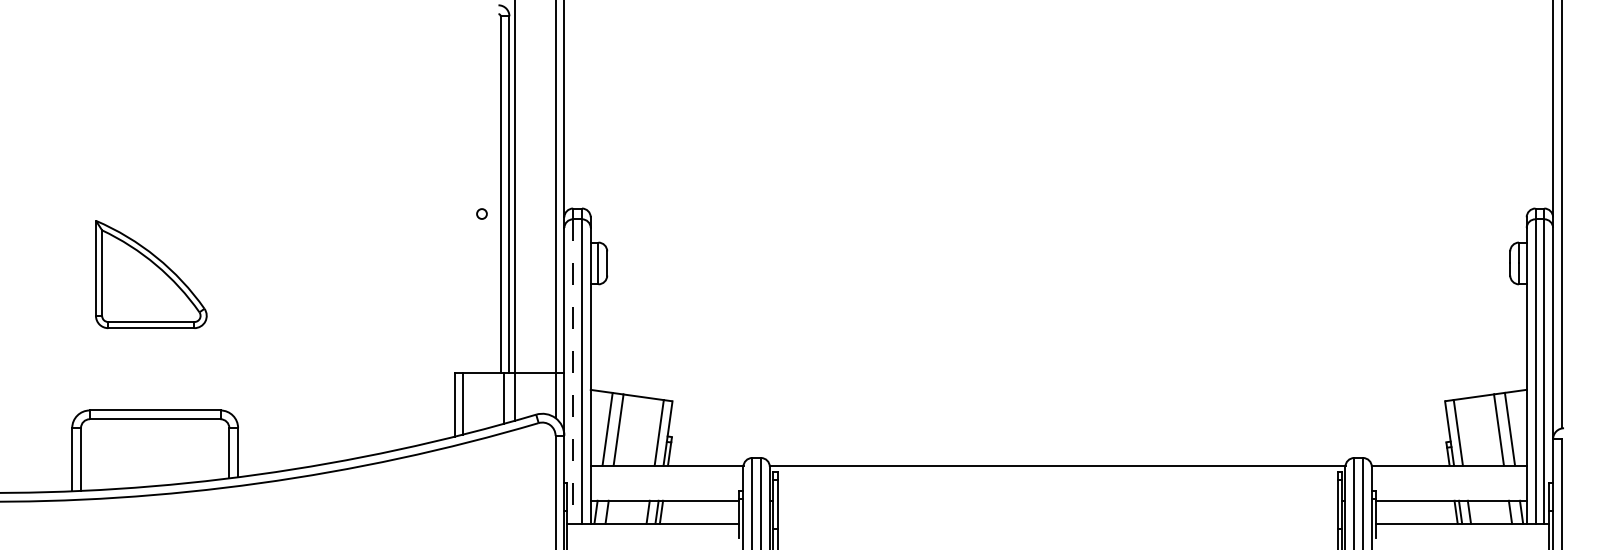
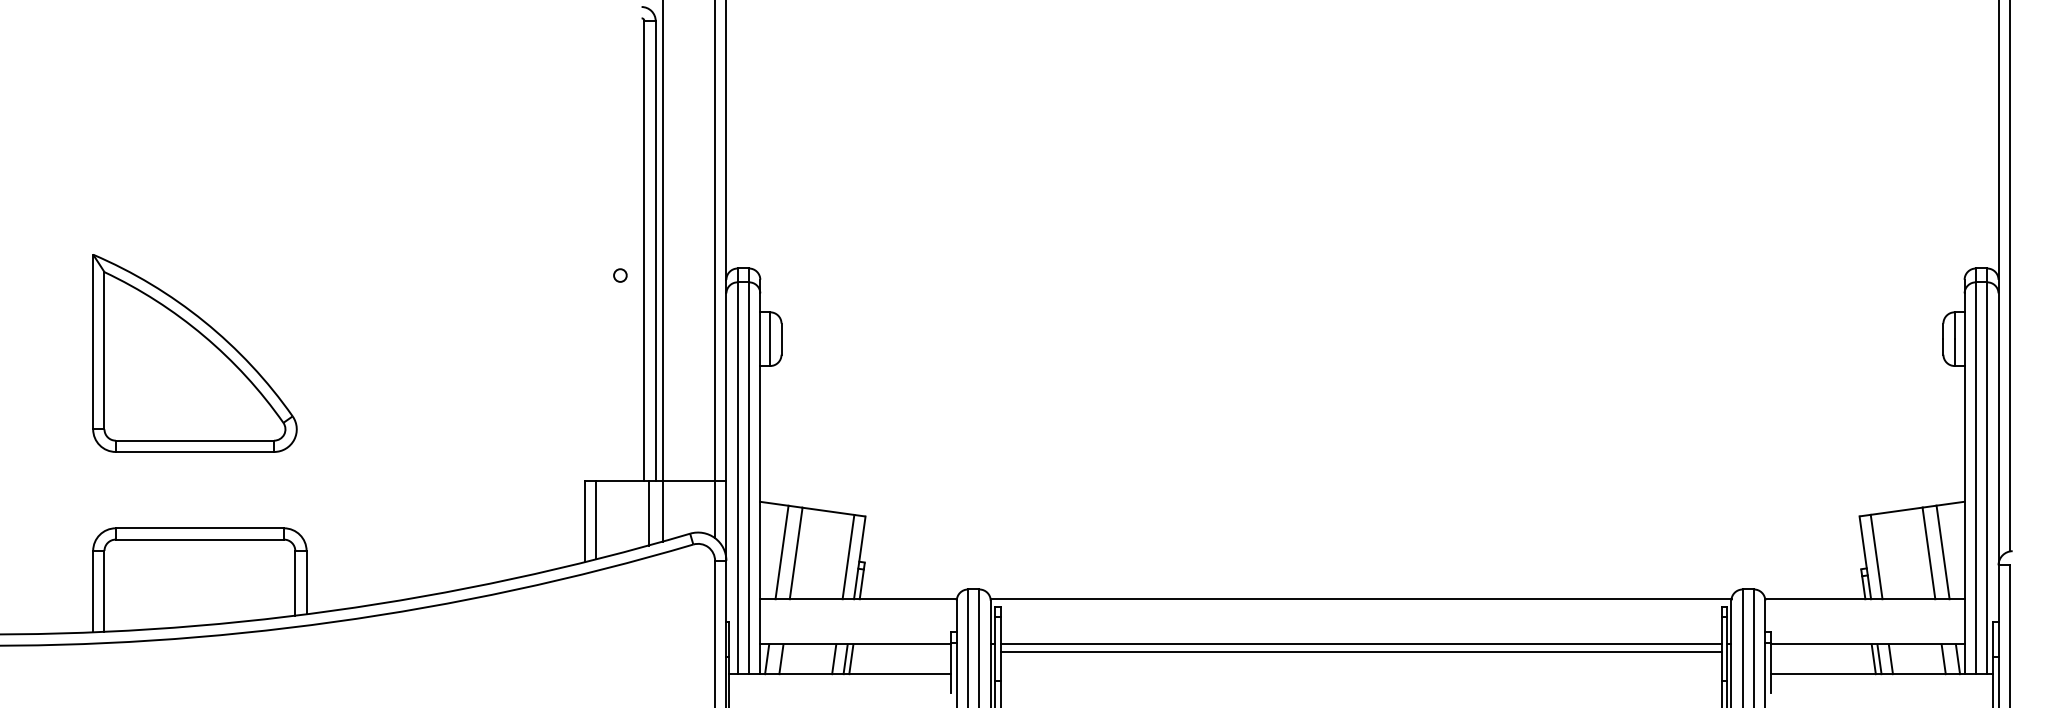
part: (150, 274) -> (194, 353), size x1.43
line: (573, 371) -> (737, 478), dashed -> solid
line: (1057, 500) -> (1360, 644), added
line: (1057, 506) -> (1360, 651), added

